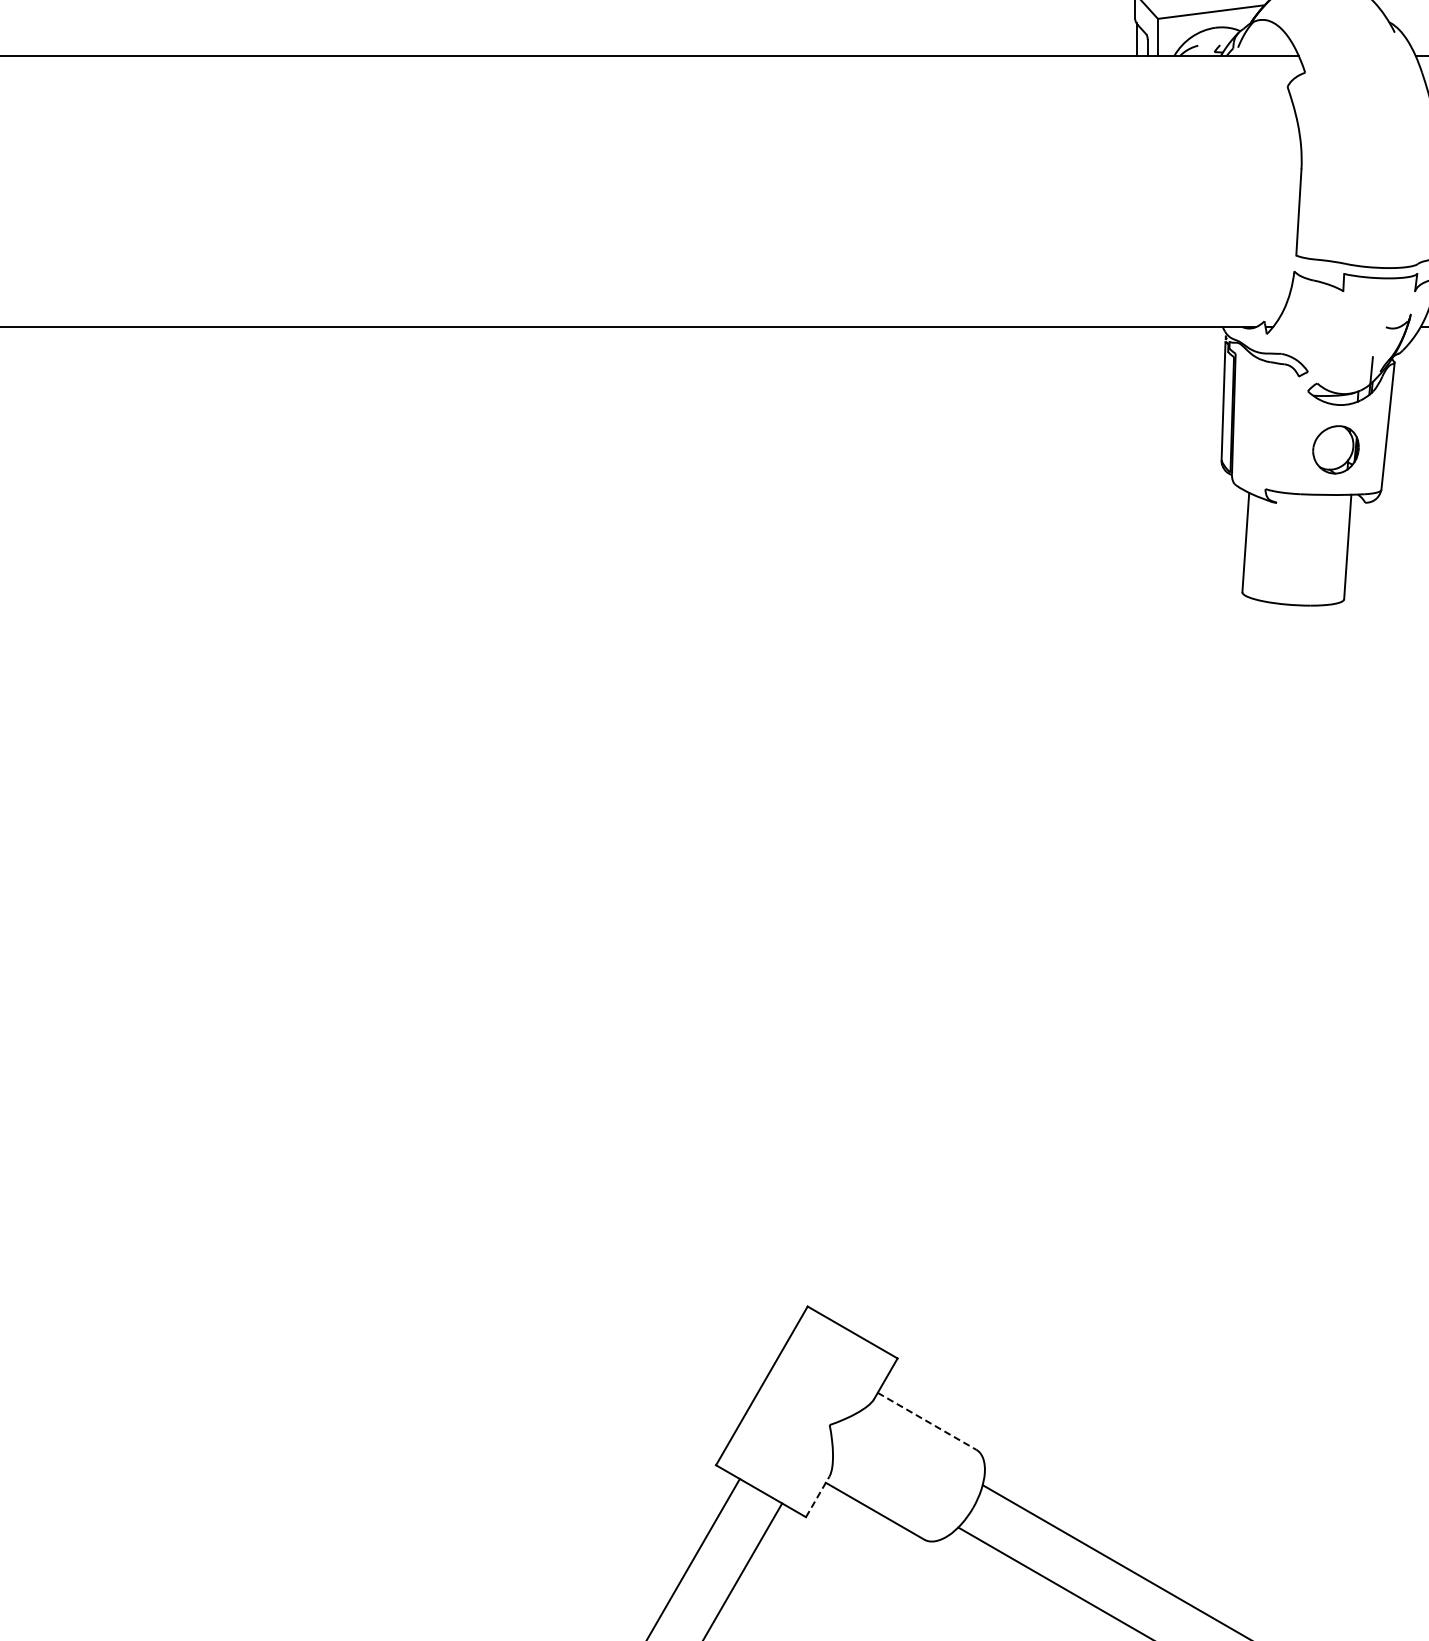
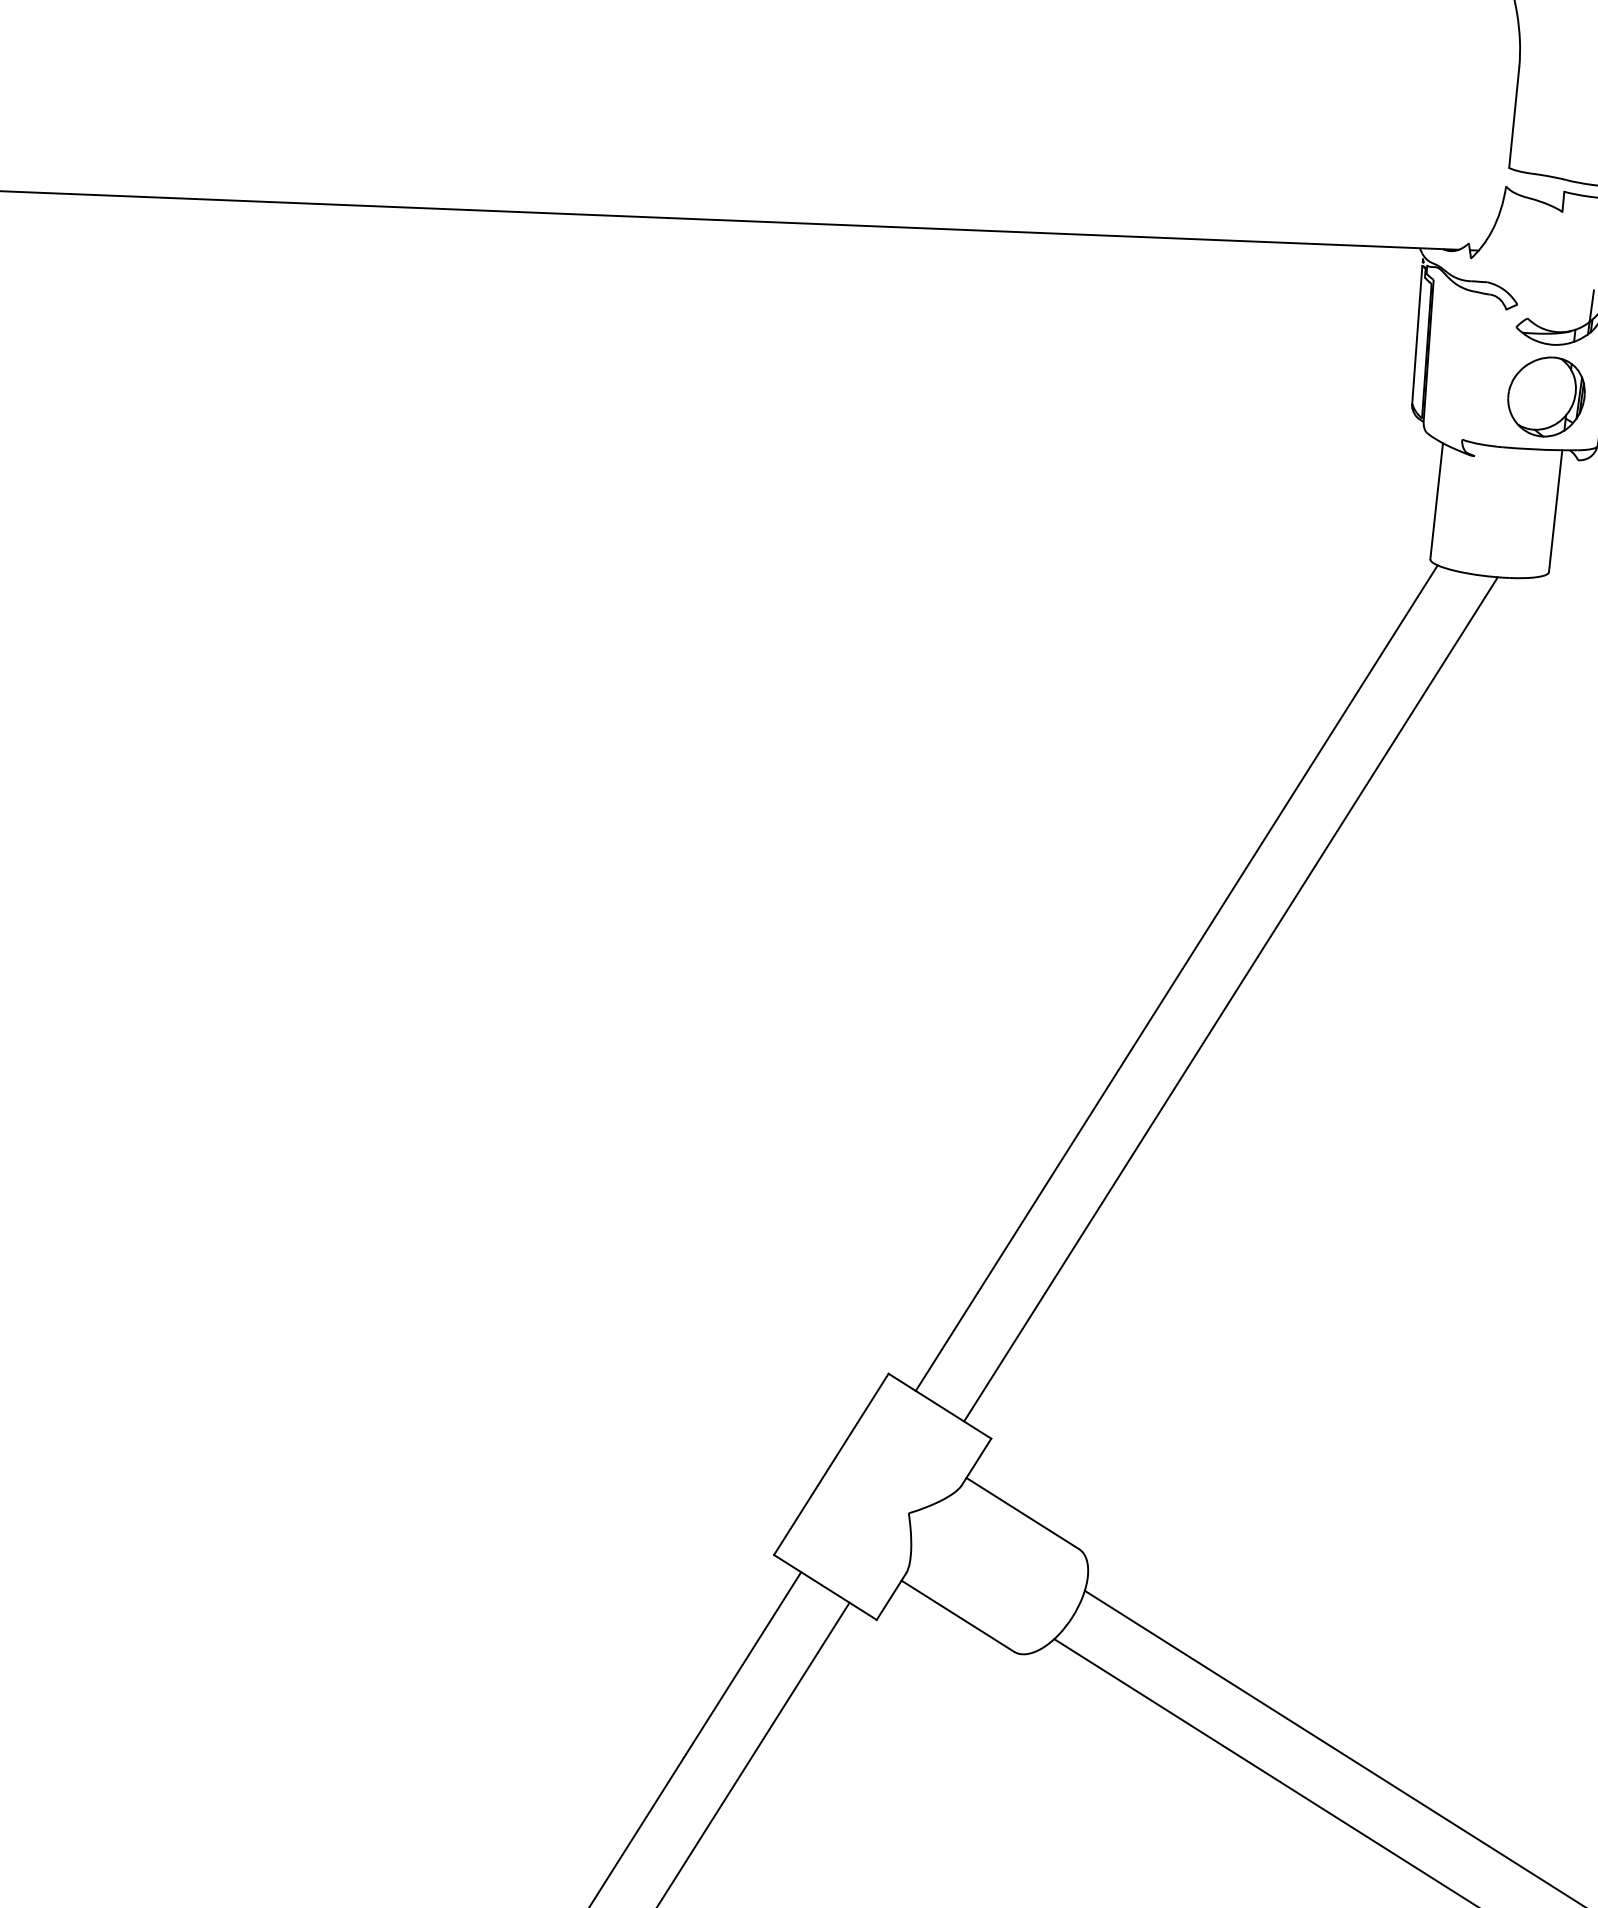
part: (1335, 449) -> (1545, 396), size x1.43
line: (1039, 958) -> (1175, 977), added
line: (1086, 974) -> (1230, 998), added
line: (927, 1421) -> (1023, 1513), dashed -> solid
line: (817, 1496) -> (891, 1596), dashed -> solid

